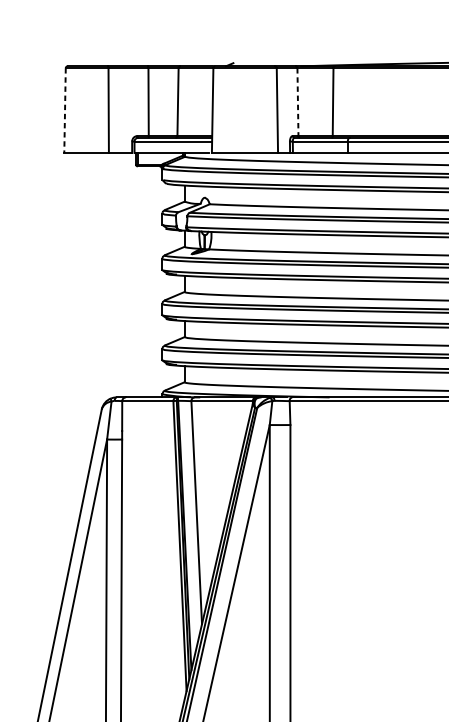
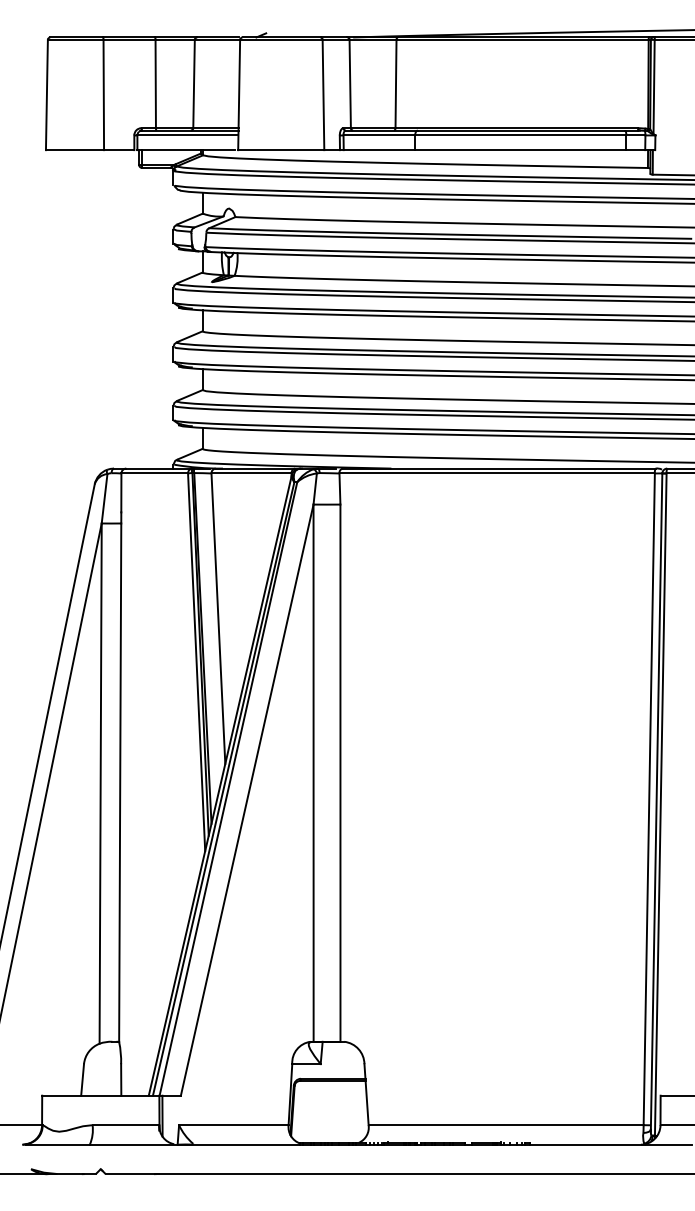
line: (298, 102) -> (350, 84), dashed -> solid
line: (64, 110) -> (46, 95), dashed -> solid

